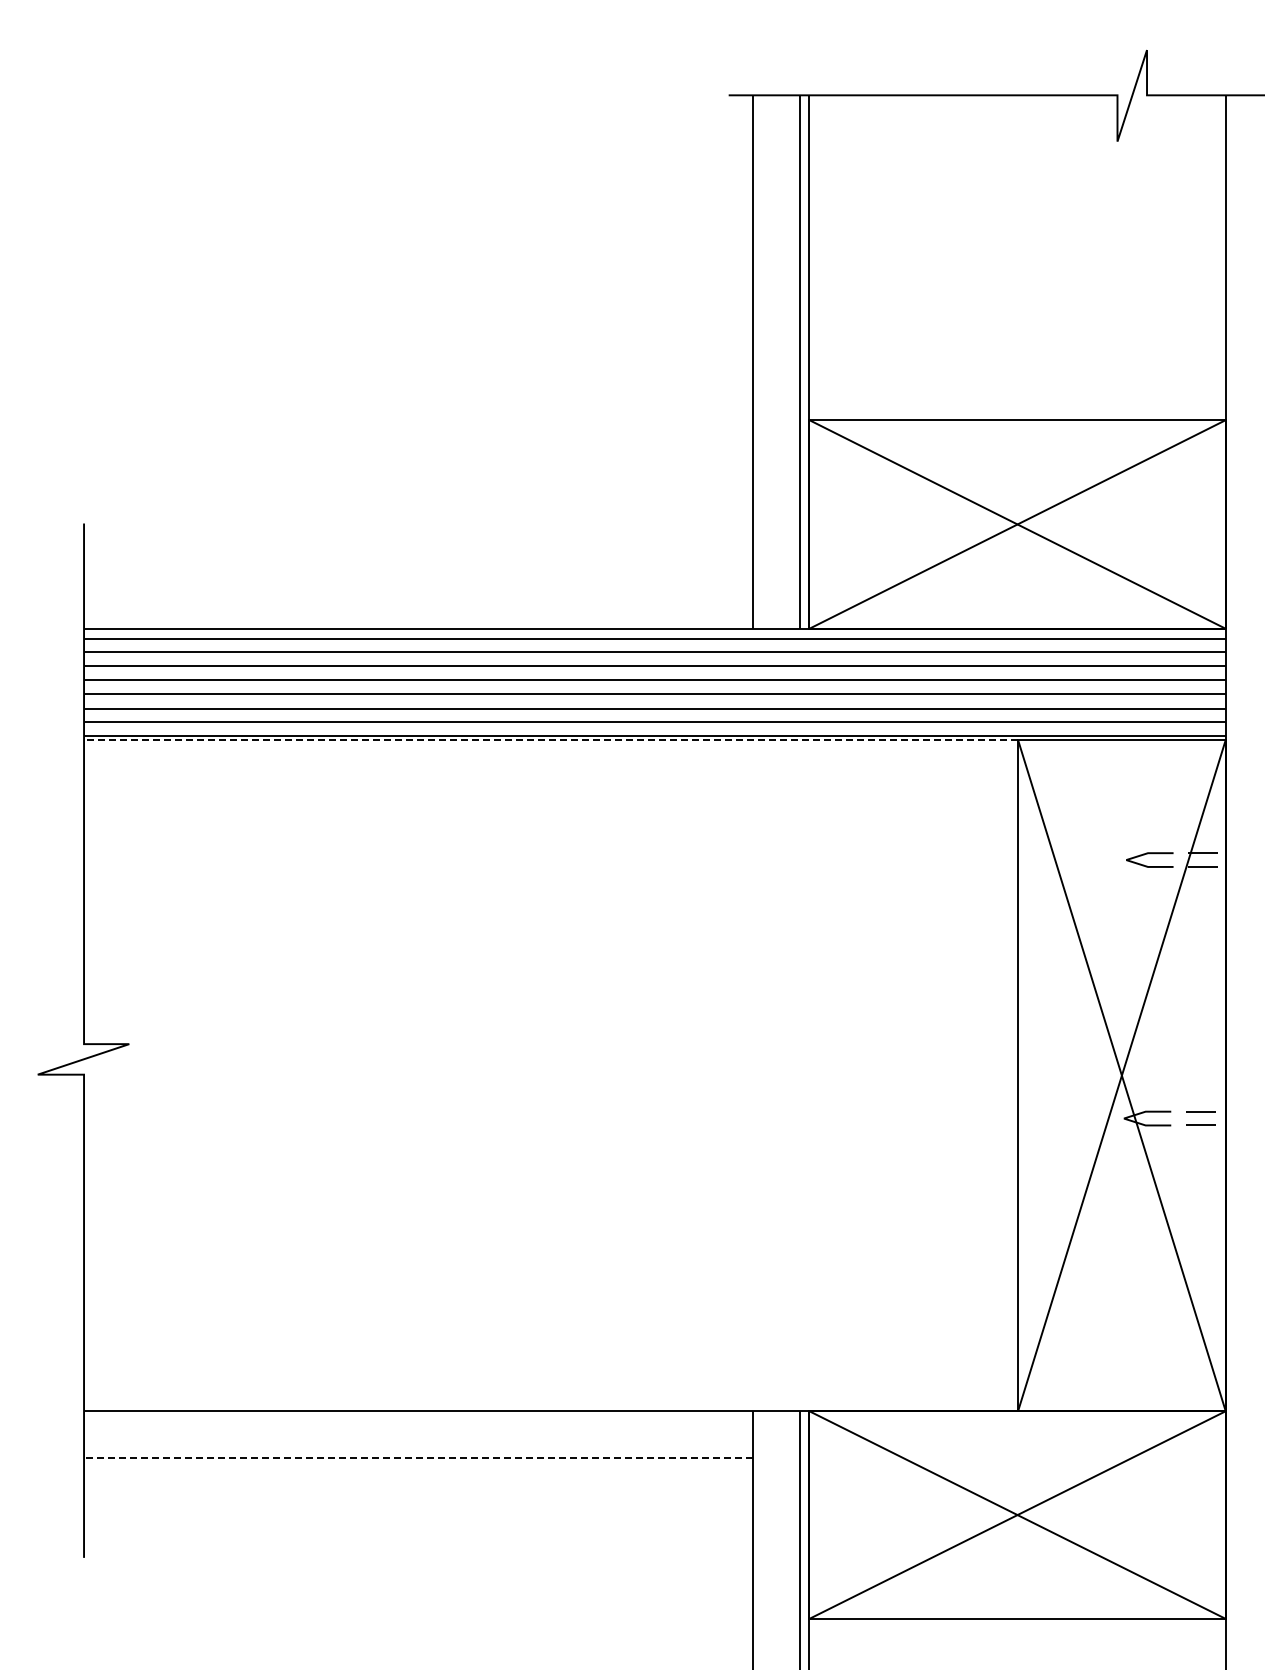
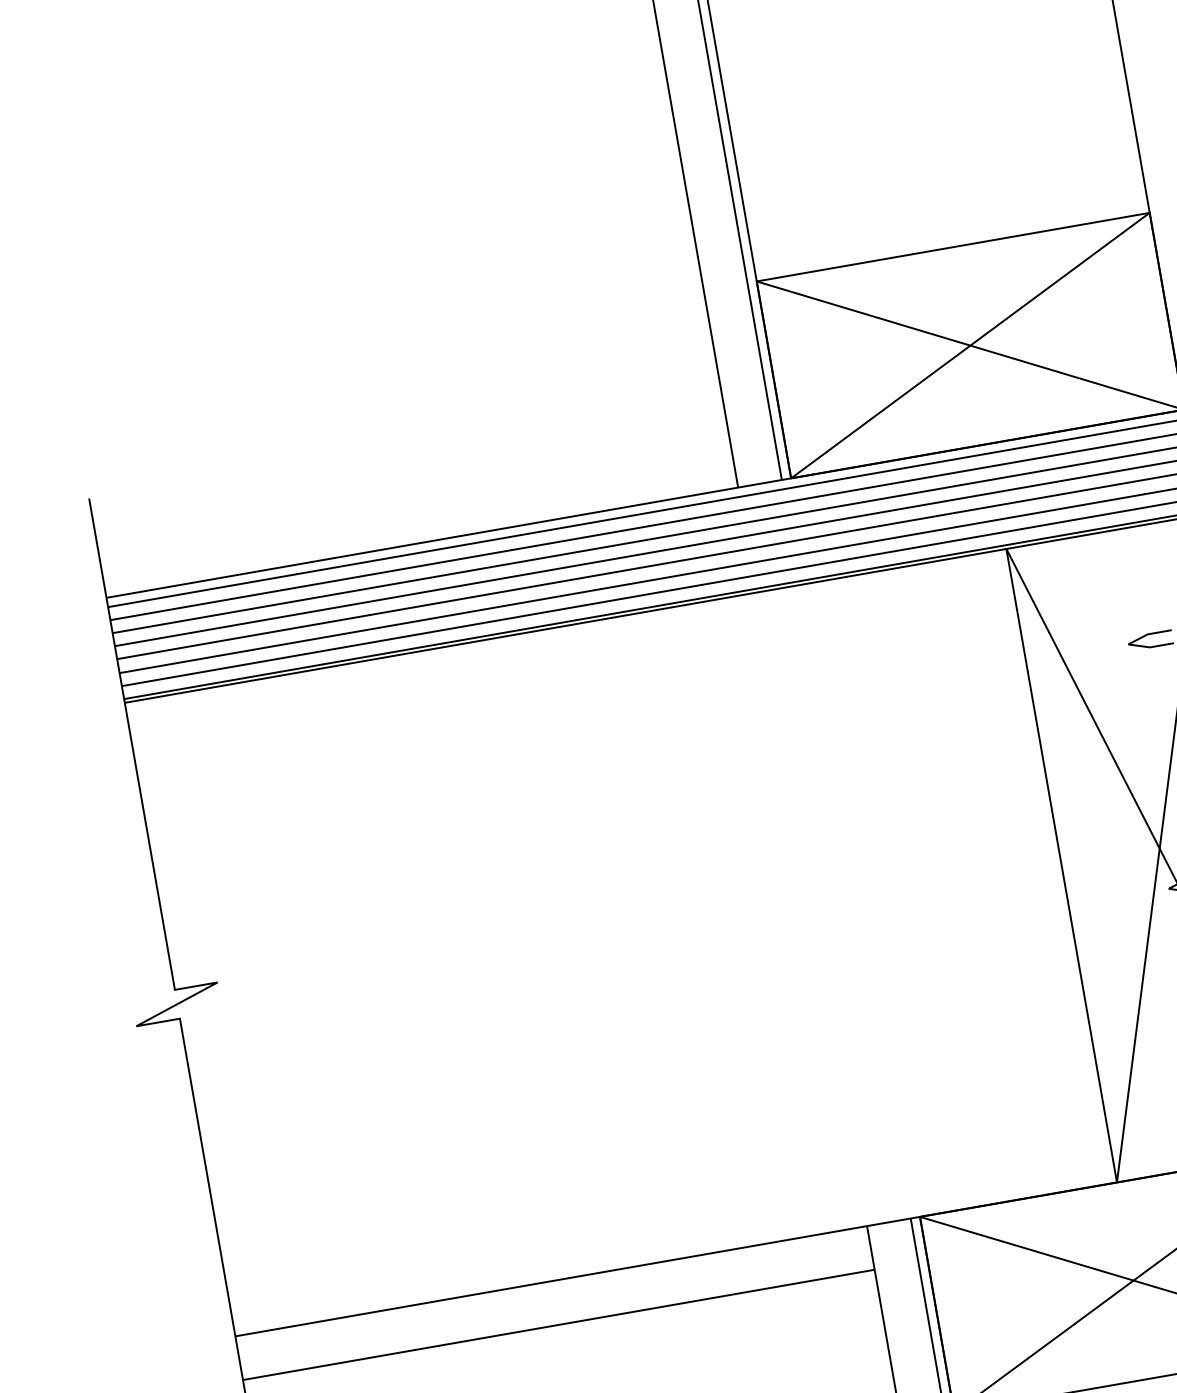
line: (550, 740) -> (565, 626), dashed -> solid
line: (418, 1457) -> (558, 1324), dashed -> solid

